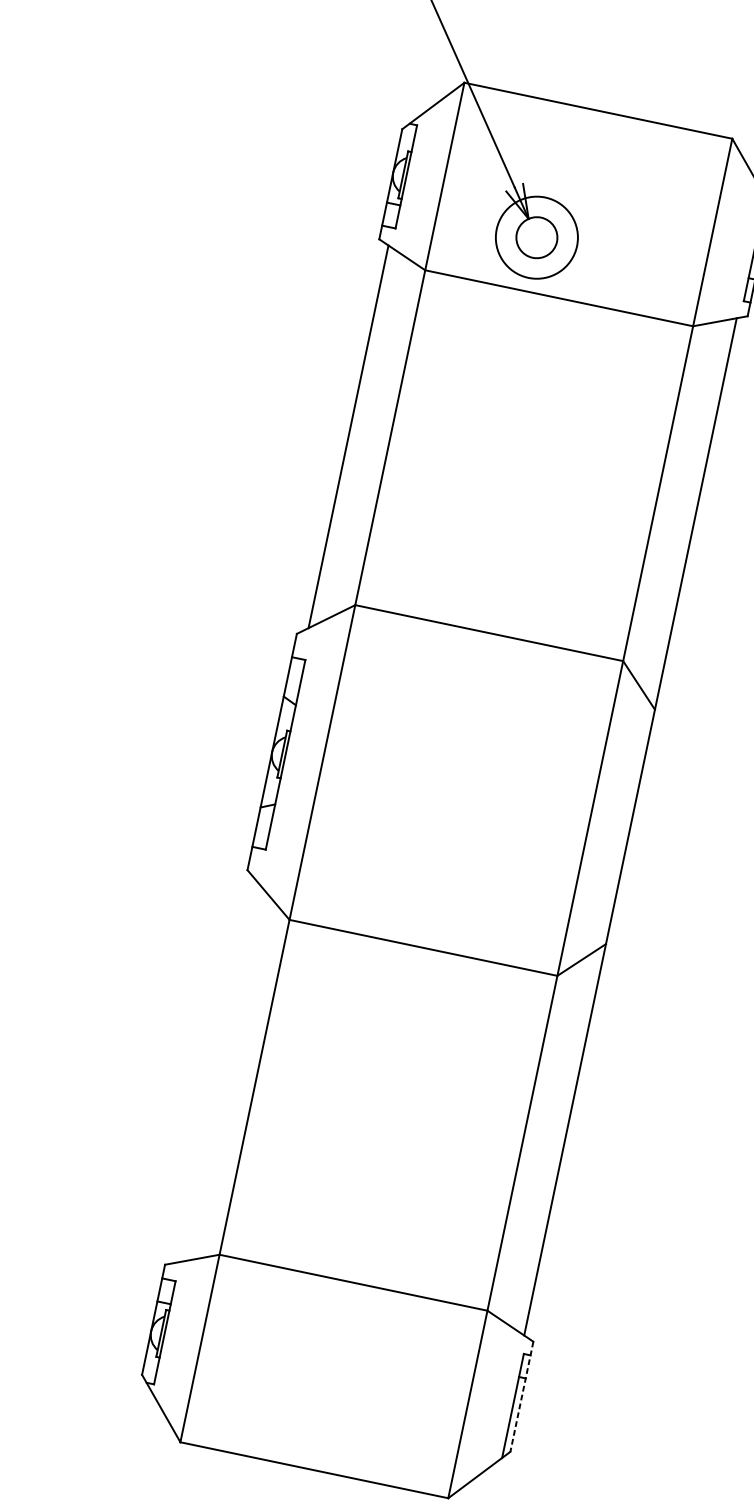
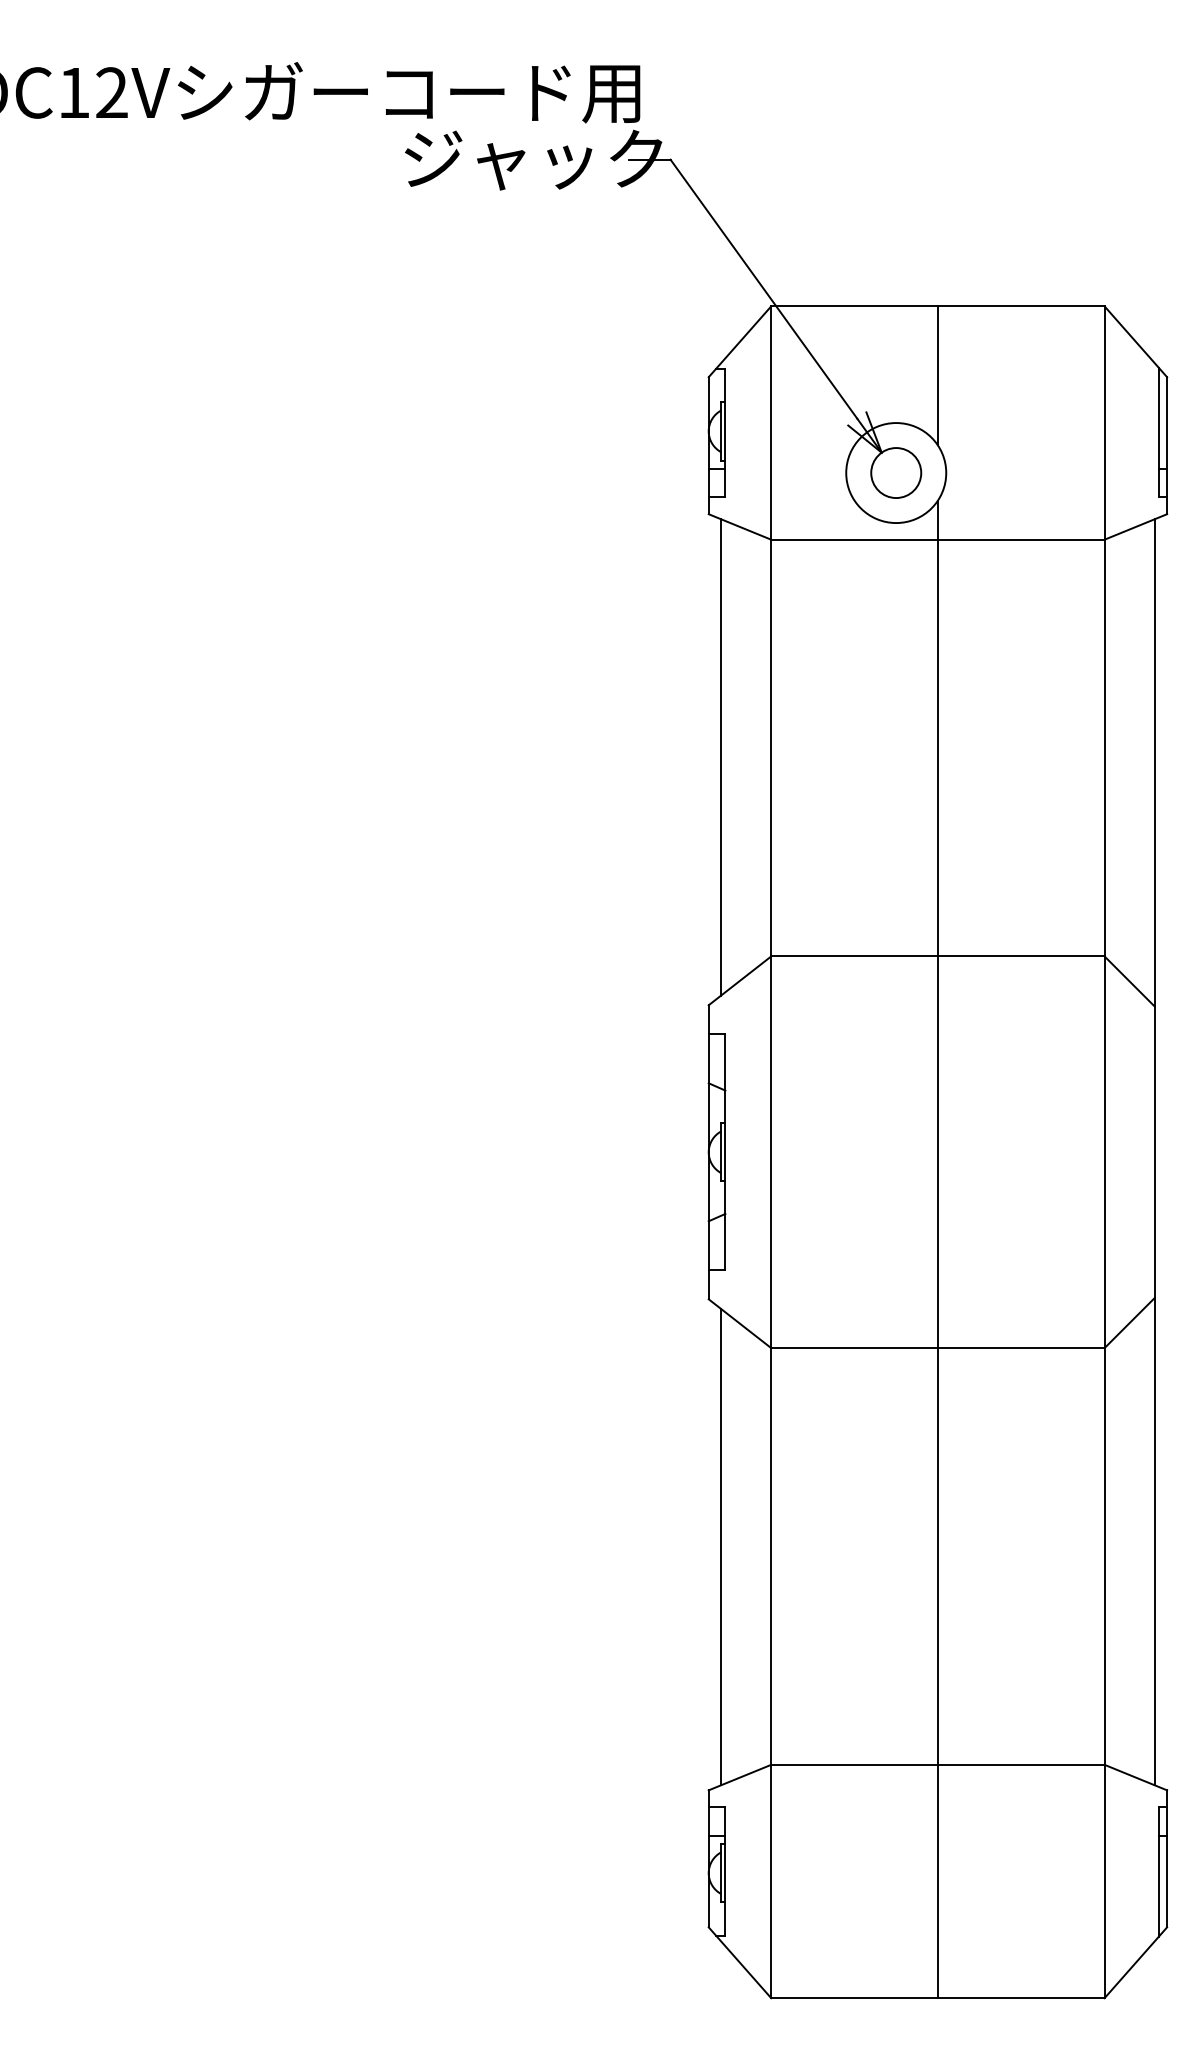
line: (586, 166) -> (937, 375), added
line: (439, 868) -> (937, 1249), added
line: (216, 1070) -> (721, 1546), added
line: (522, 1396) -> (1167, 1858), dashed -> solid

